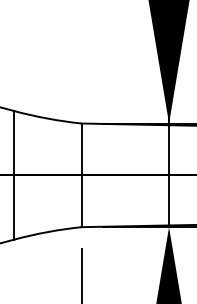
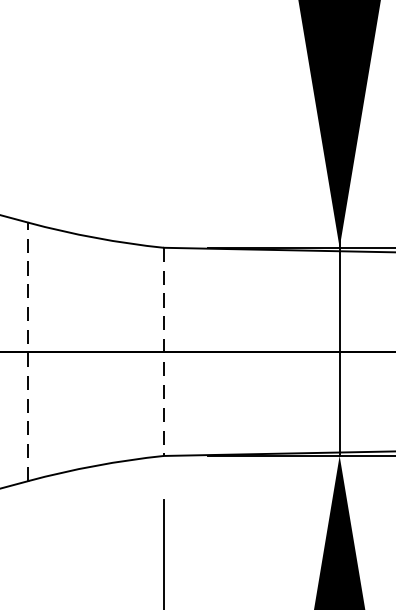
line: (14, 174) -> (29, 350), solid -> dashed
line: (81, 175) -> (163, 352), solid -> dashed

